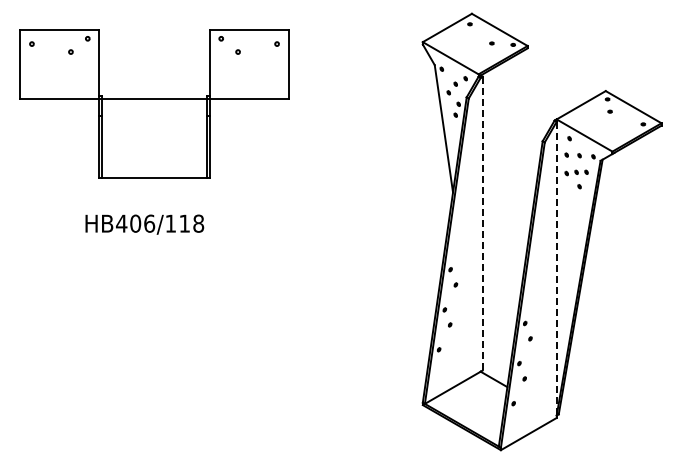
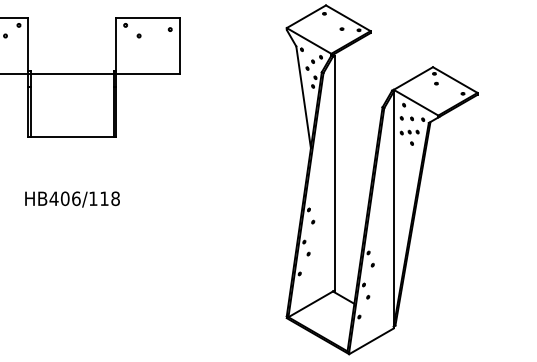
line: (482, 223) -> (334, 173), dashed -> solid
text: (144, 224) -> (72, 199), moved
line: (556, 268) -> (393, 208), dashed -> solid

